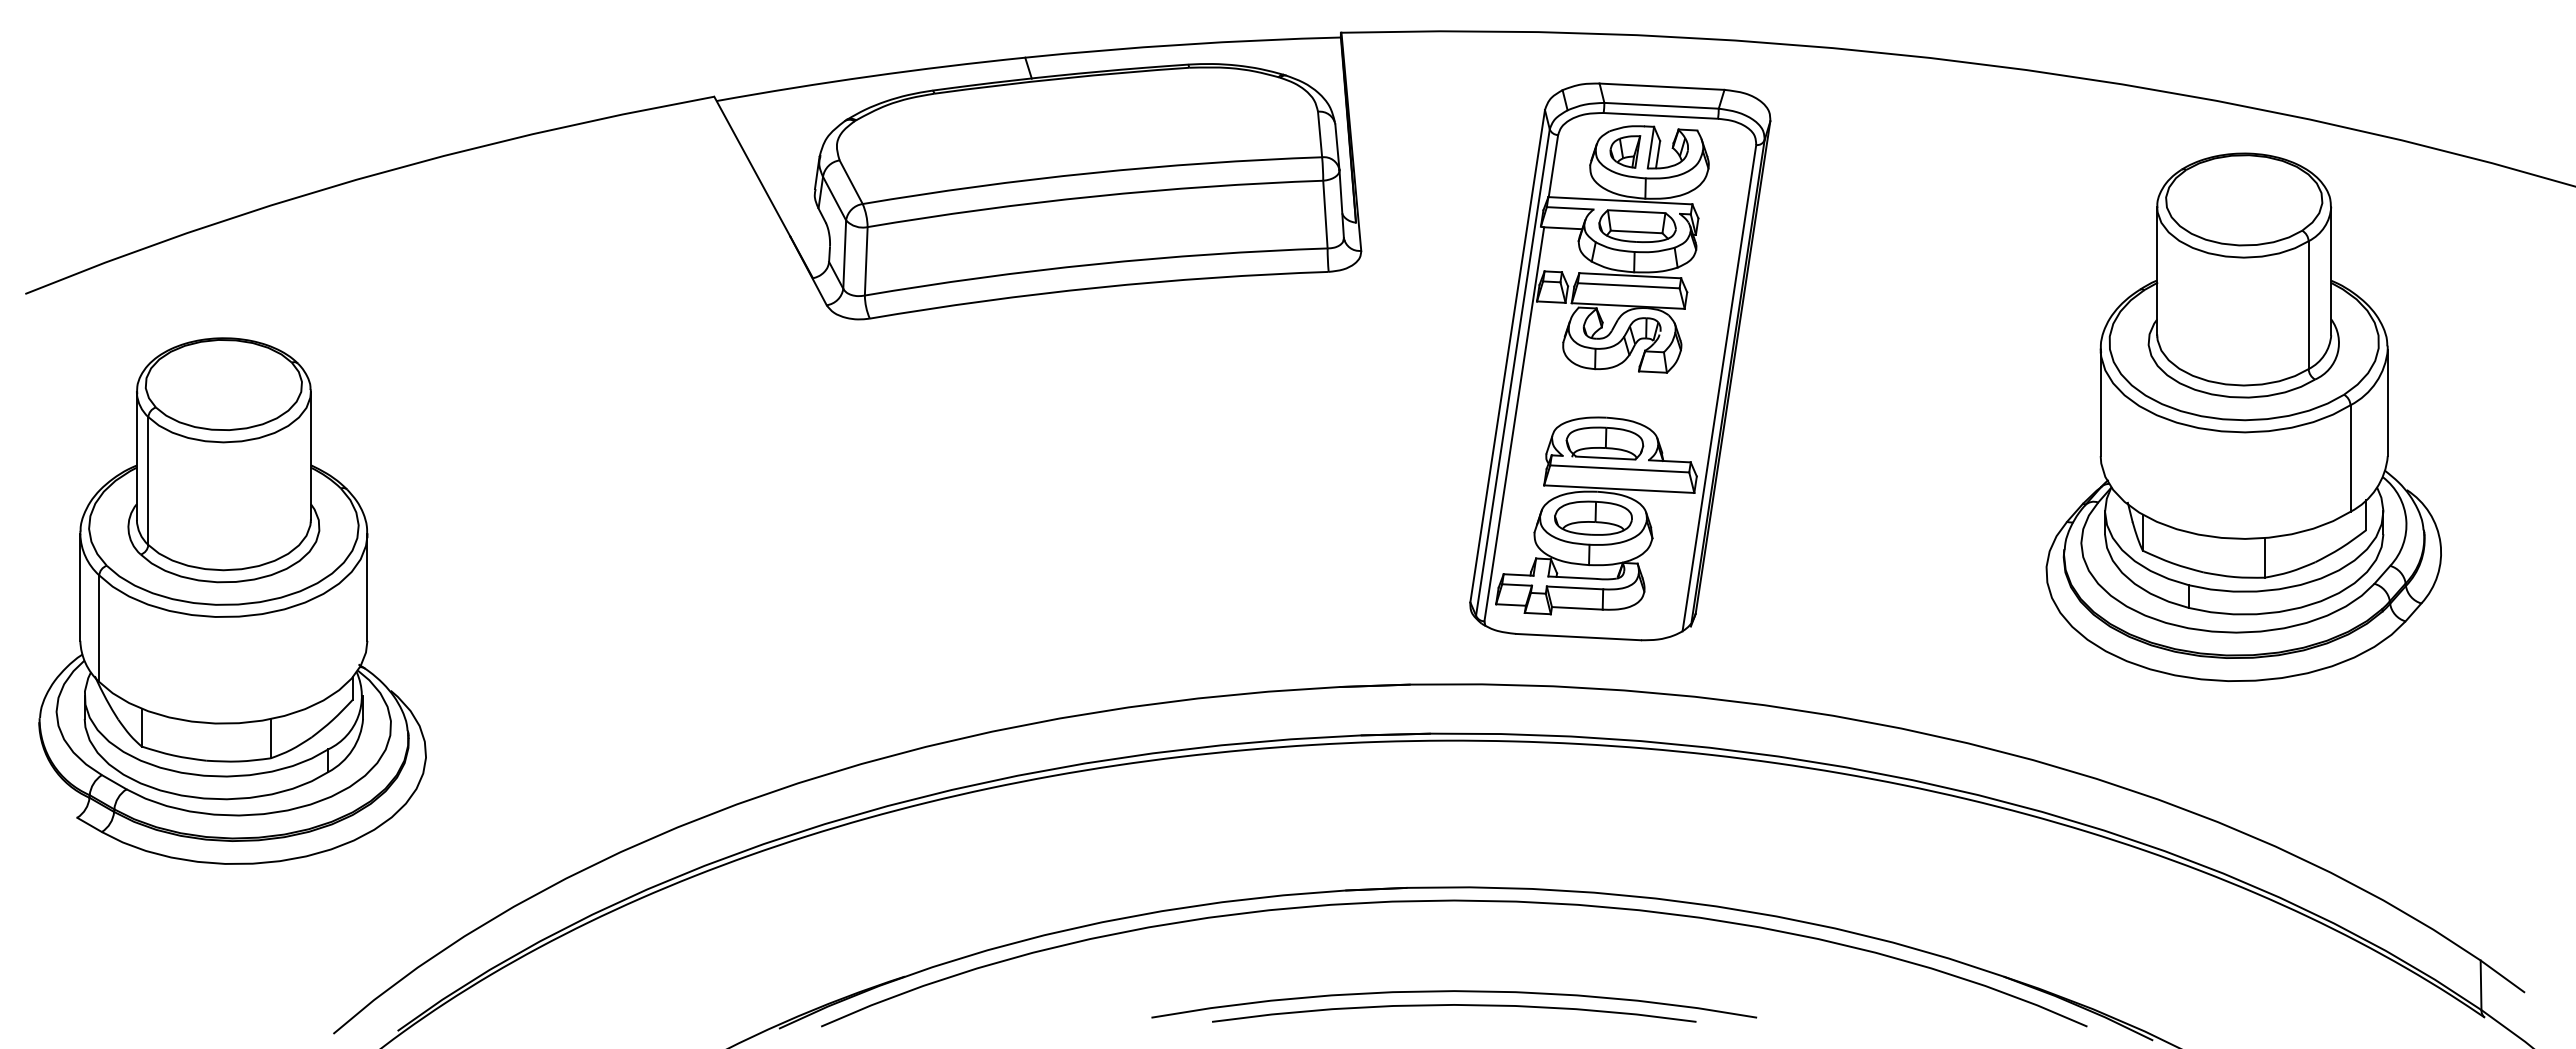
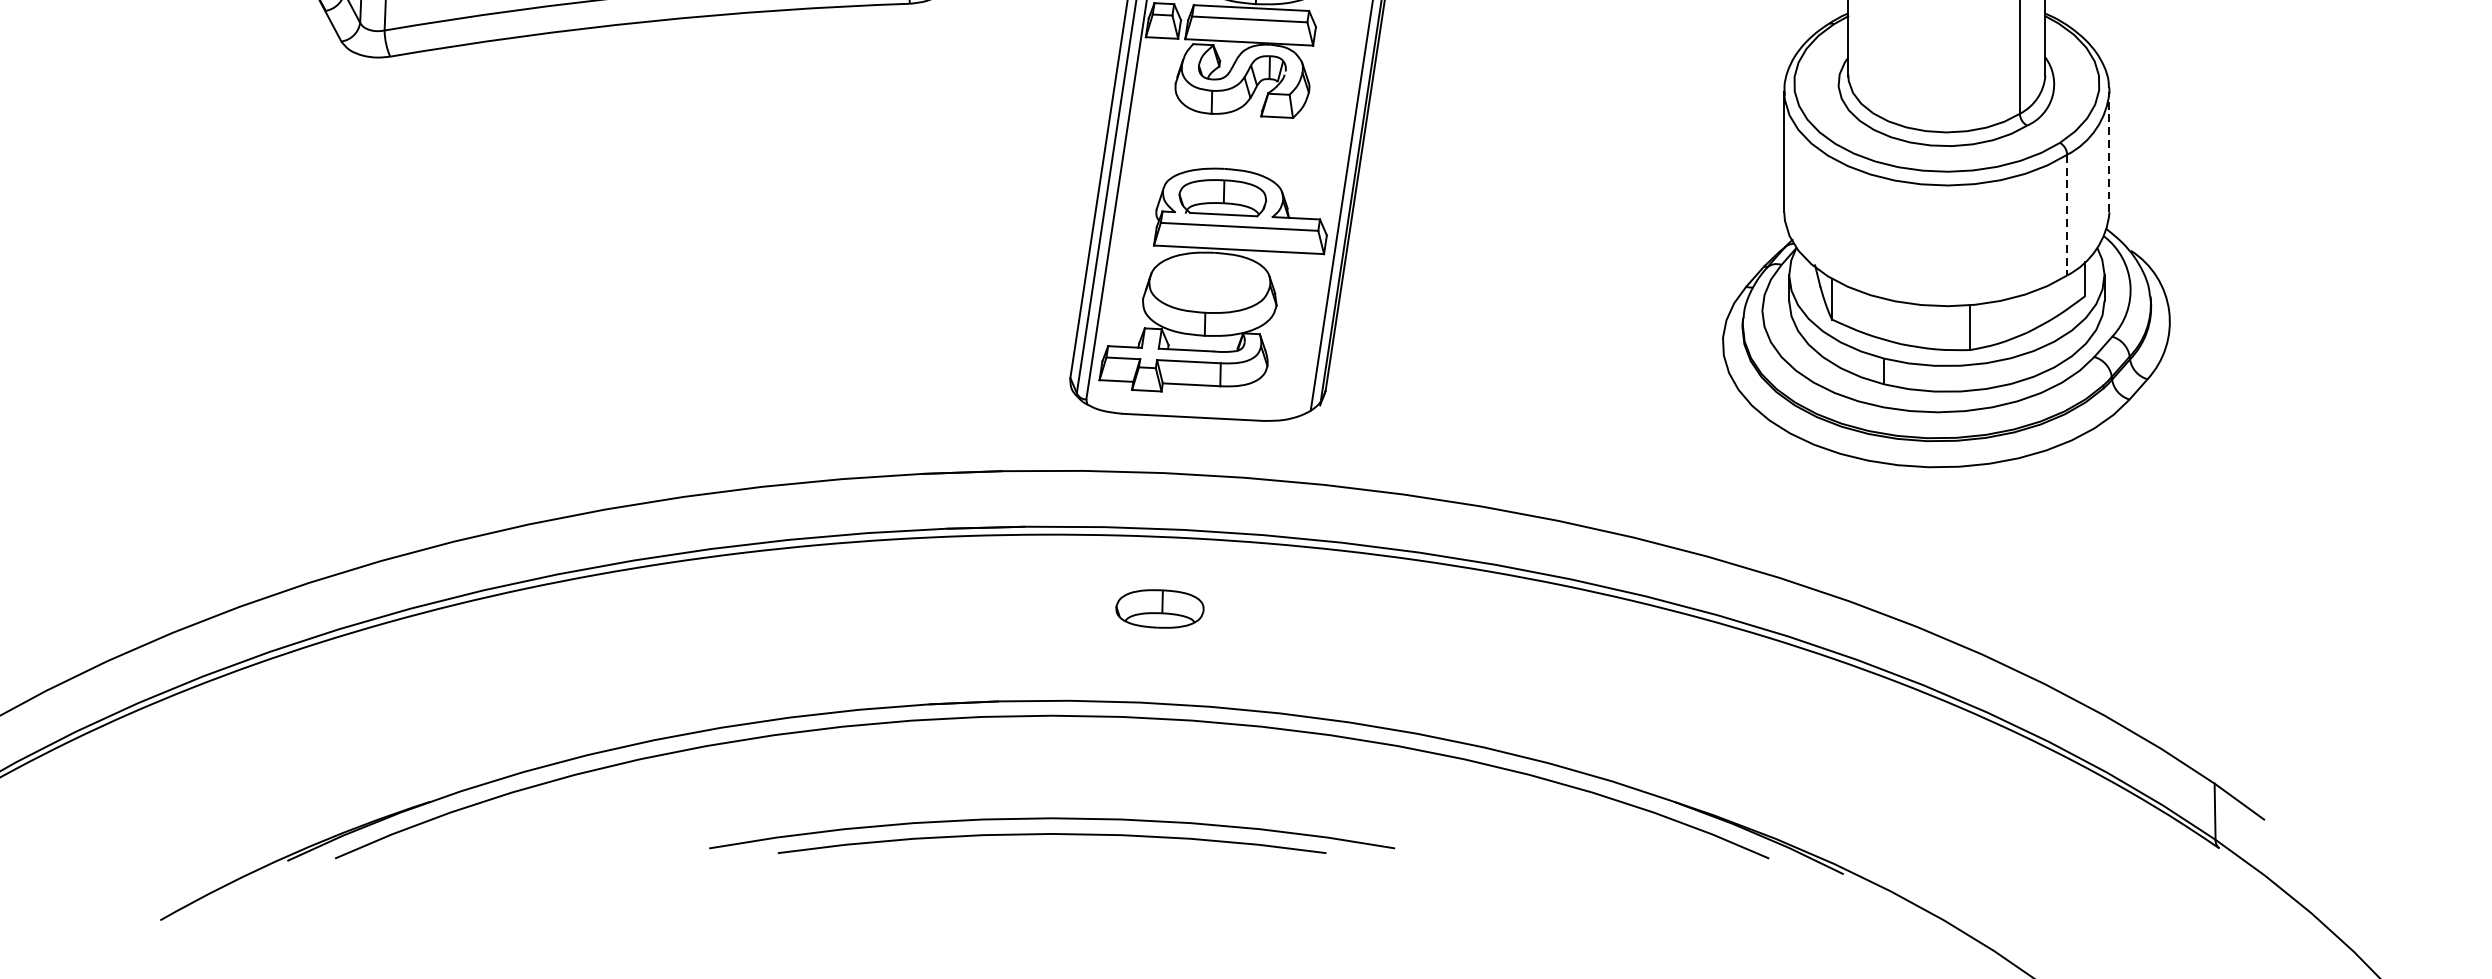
line: (2387, 402) -> (2109, 151), solid -> dashed
line: (2350, 459) -> (2067, 216), solid -> dashed
part: (1593, 517) -> (1160, 608), moved

